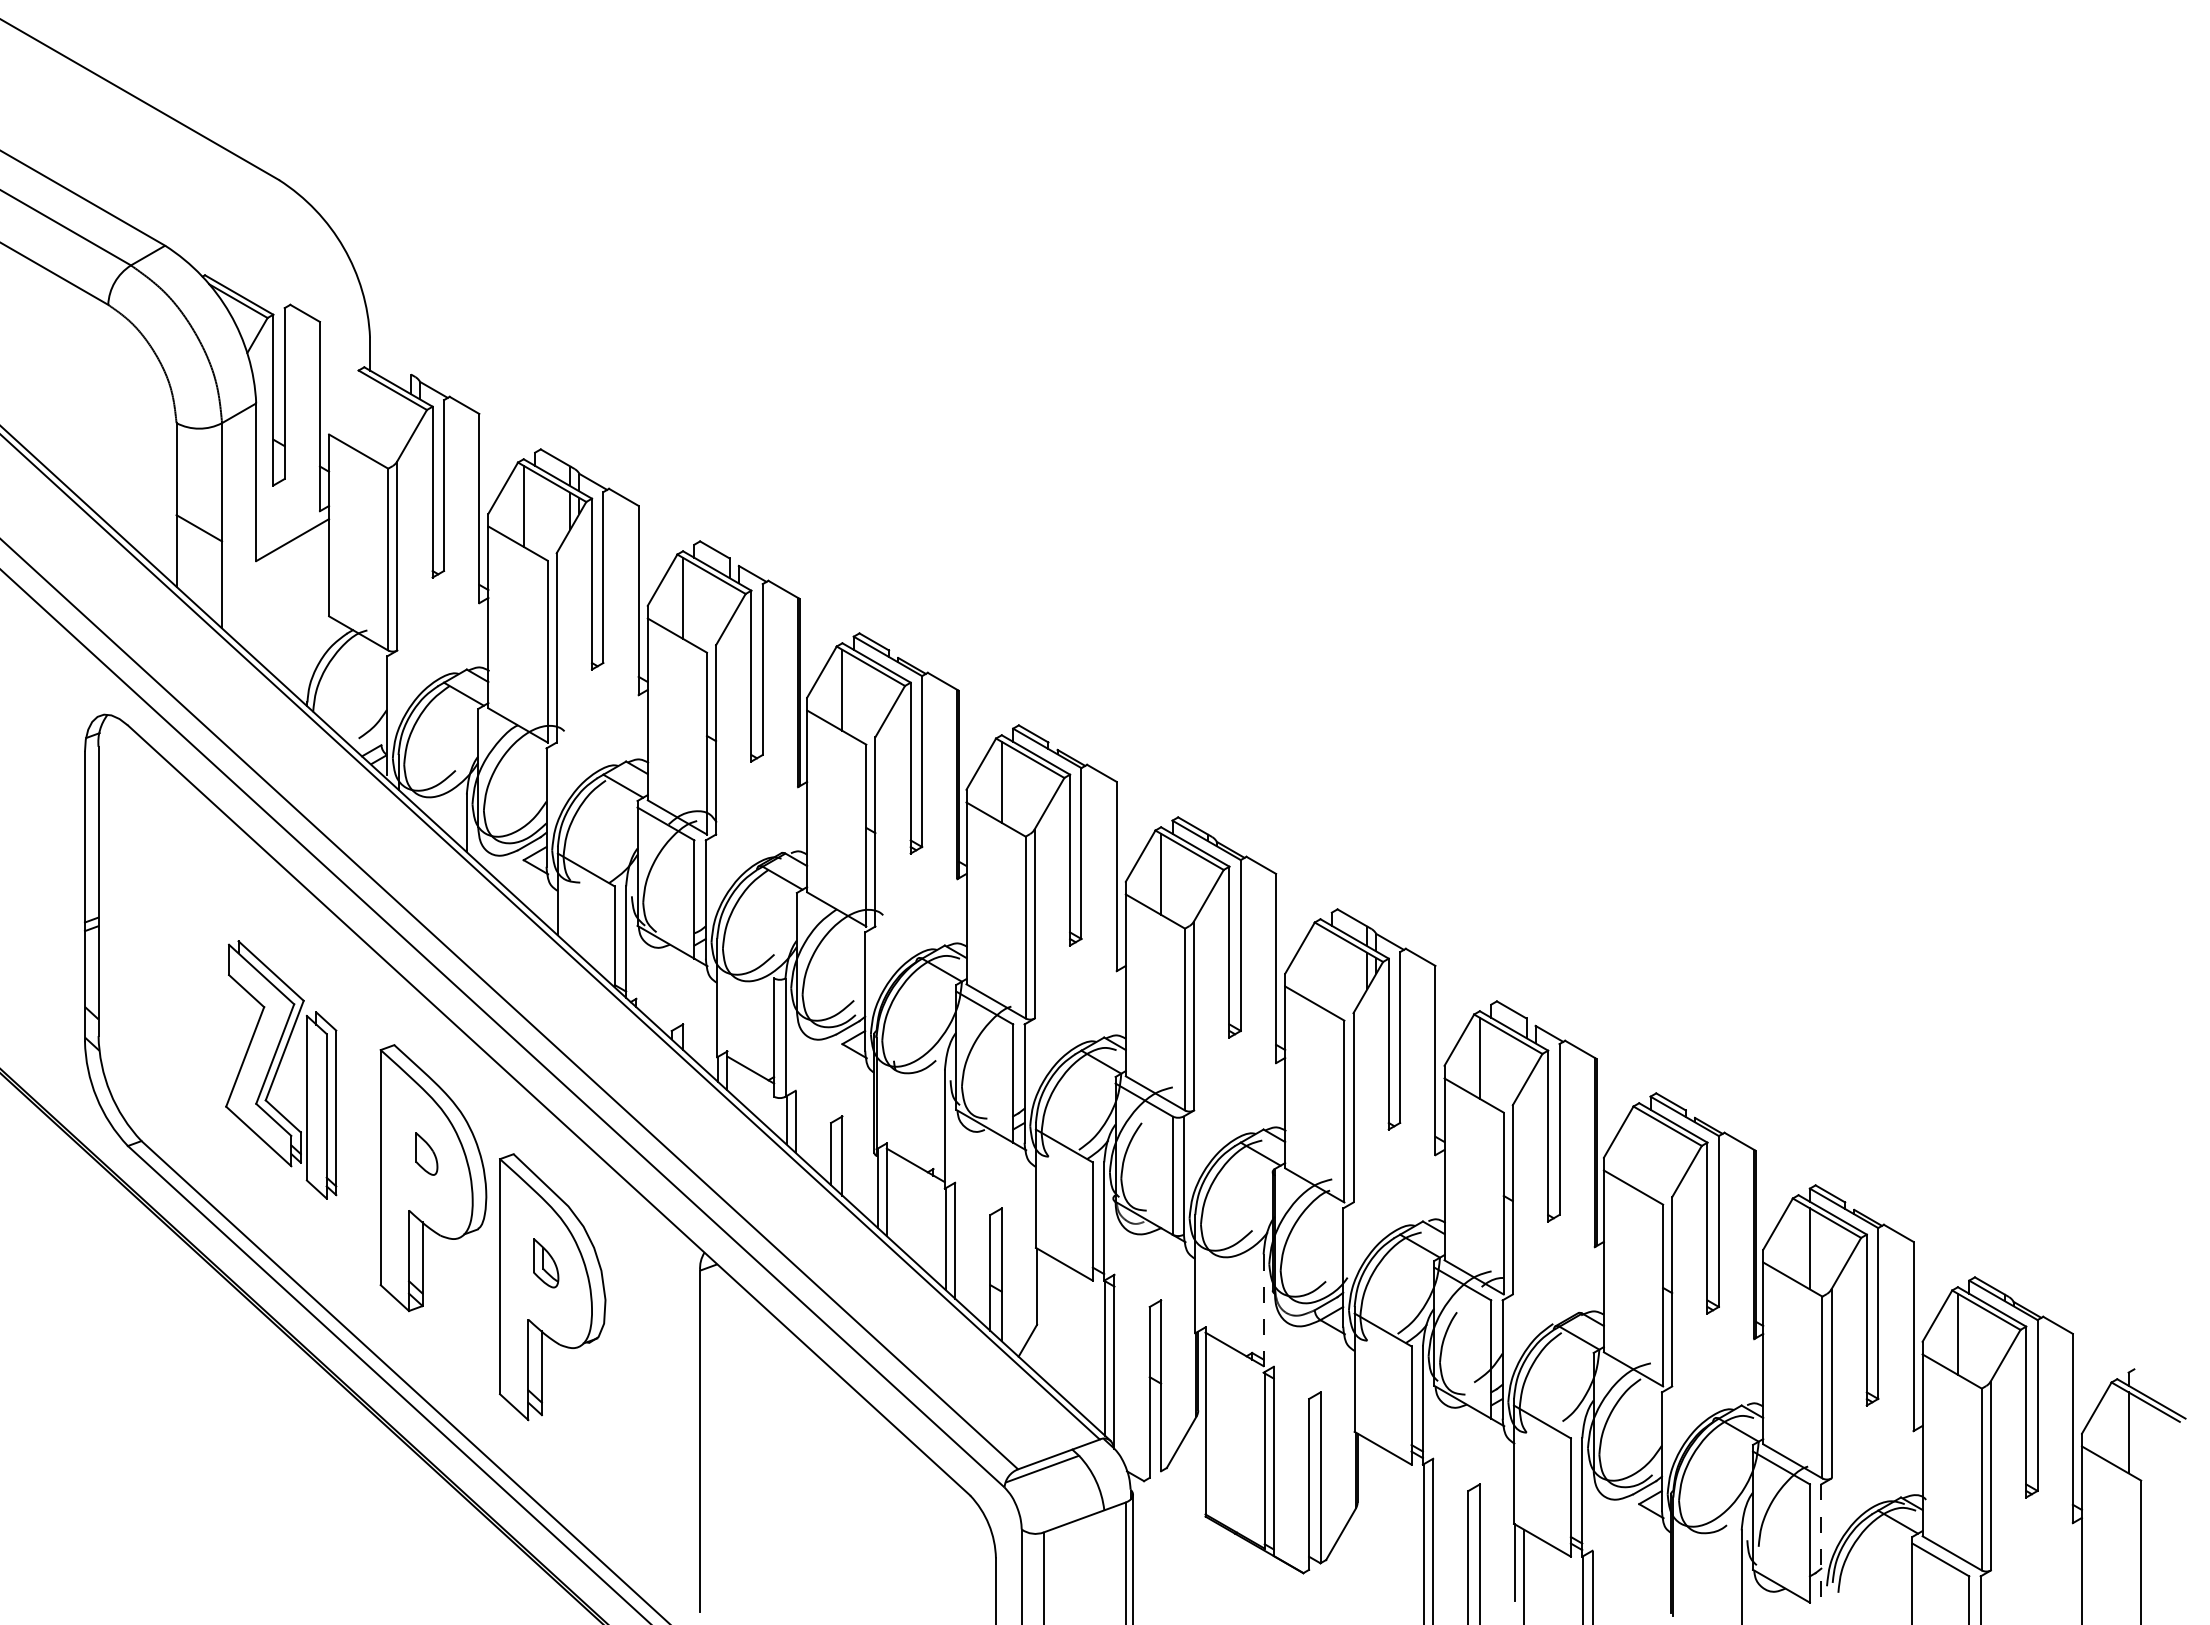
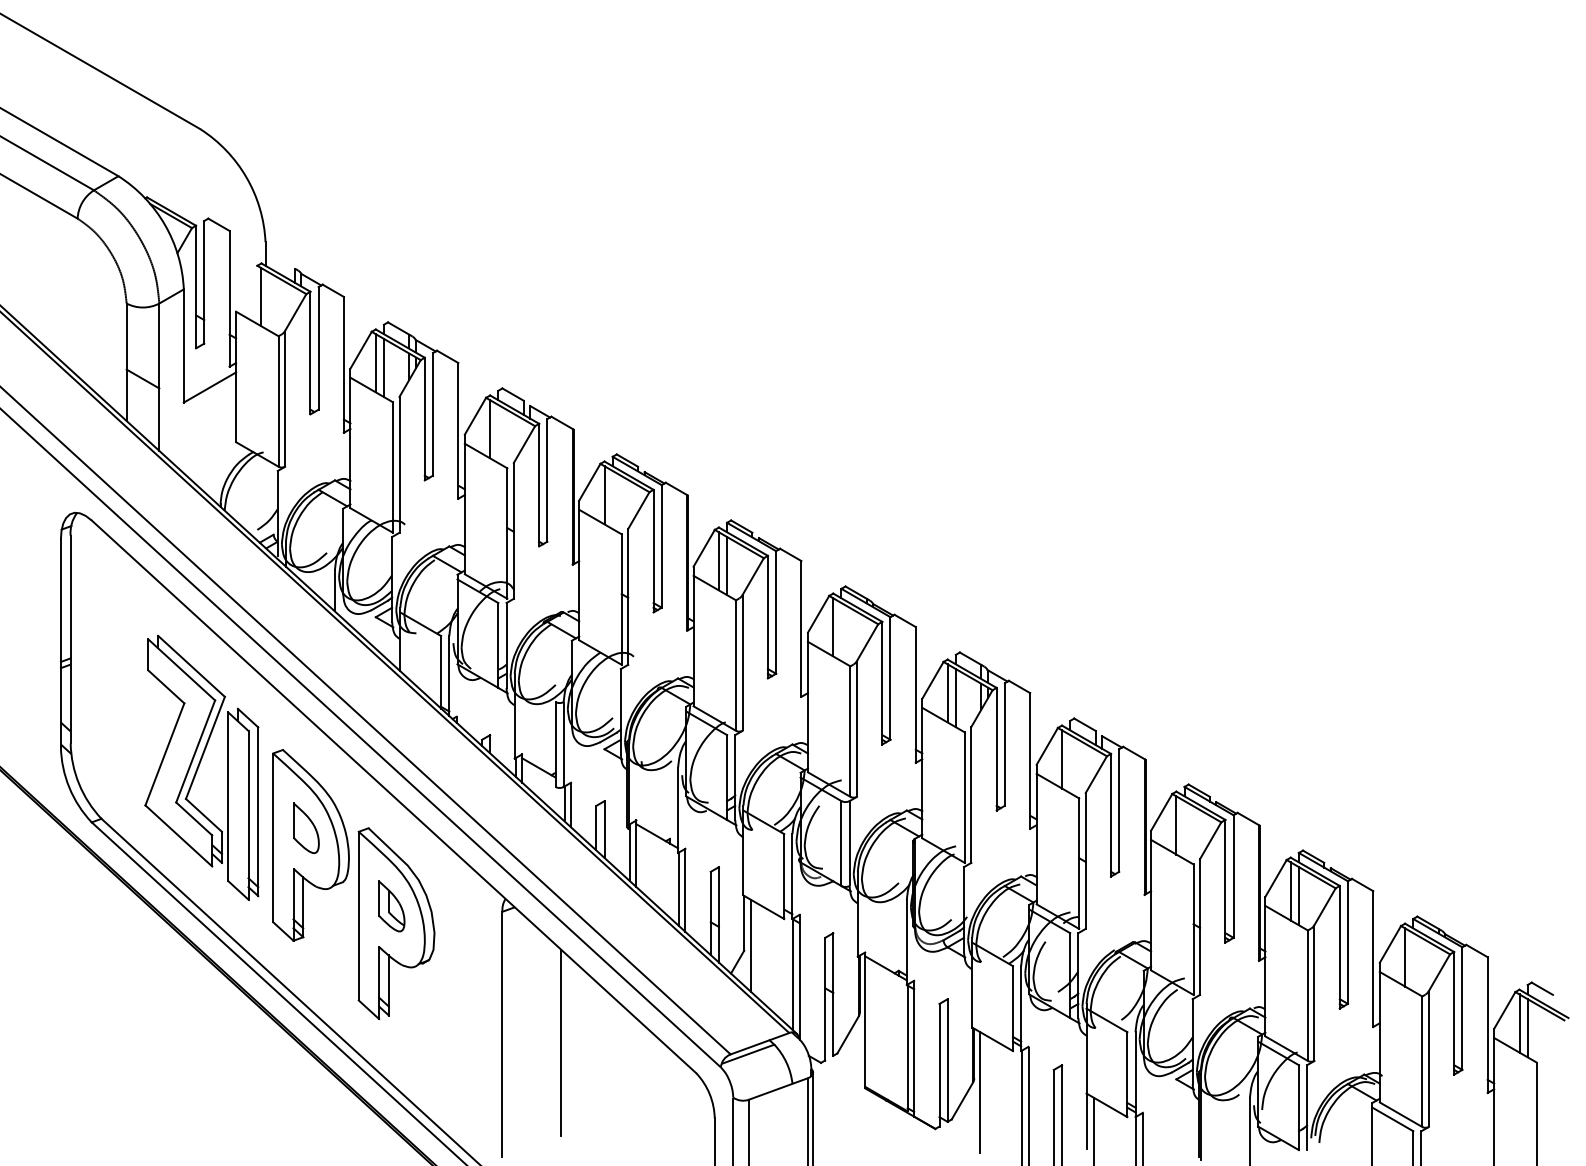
line: (364, 413) -> (261, 296), added
line: (535, 512) -> (384, 367), added
line: (1013, 788) -> (727, 565), added
line: (1320, 965) -> (947, 692), added
line: (1331, 972) -> (955, 697), added
part: (280, 1069) -> (201, 767), size x1.43
line: (1639, 1149) -> (1176, 824), added
part: (426, 1153) -> (306, 827), size x1.67
line: (1798, 1241) -> (1290, 890), added
part: (545, 1262) -> (391, 905), size x1.43
line: (1263, 1314) -> (906, 943), dashed -> solid
line: (1046, 1317) -> (751, 945), added
line: (2148, 1377) -> (1541, 988), added
line: (2117, 1425) -> (1519, 1022), added
line: (781, 1452) -> (560, 1042), added
line: (1364, 1521) -> (979, 1091), added
line: (1821, 1544) -> (1307, 1108), dashed -> solid

